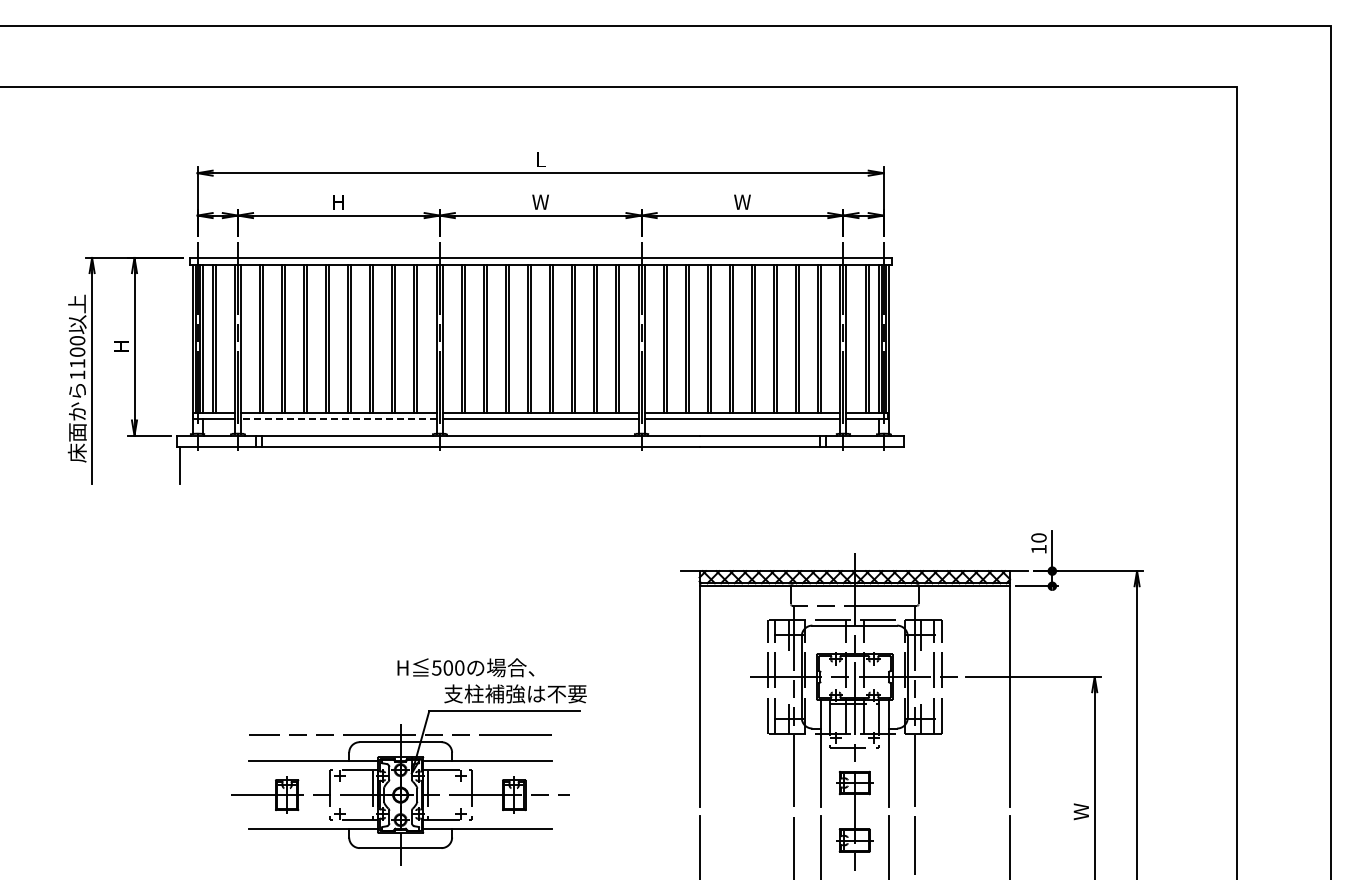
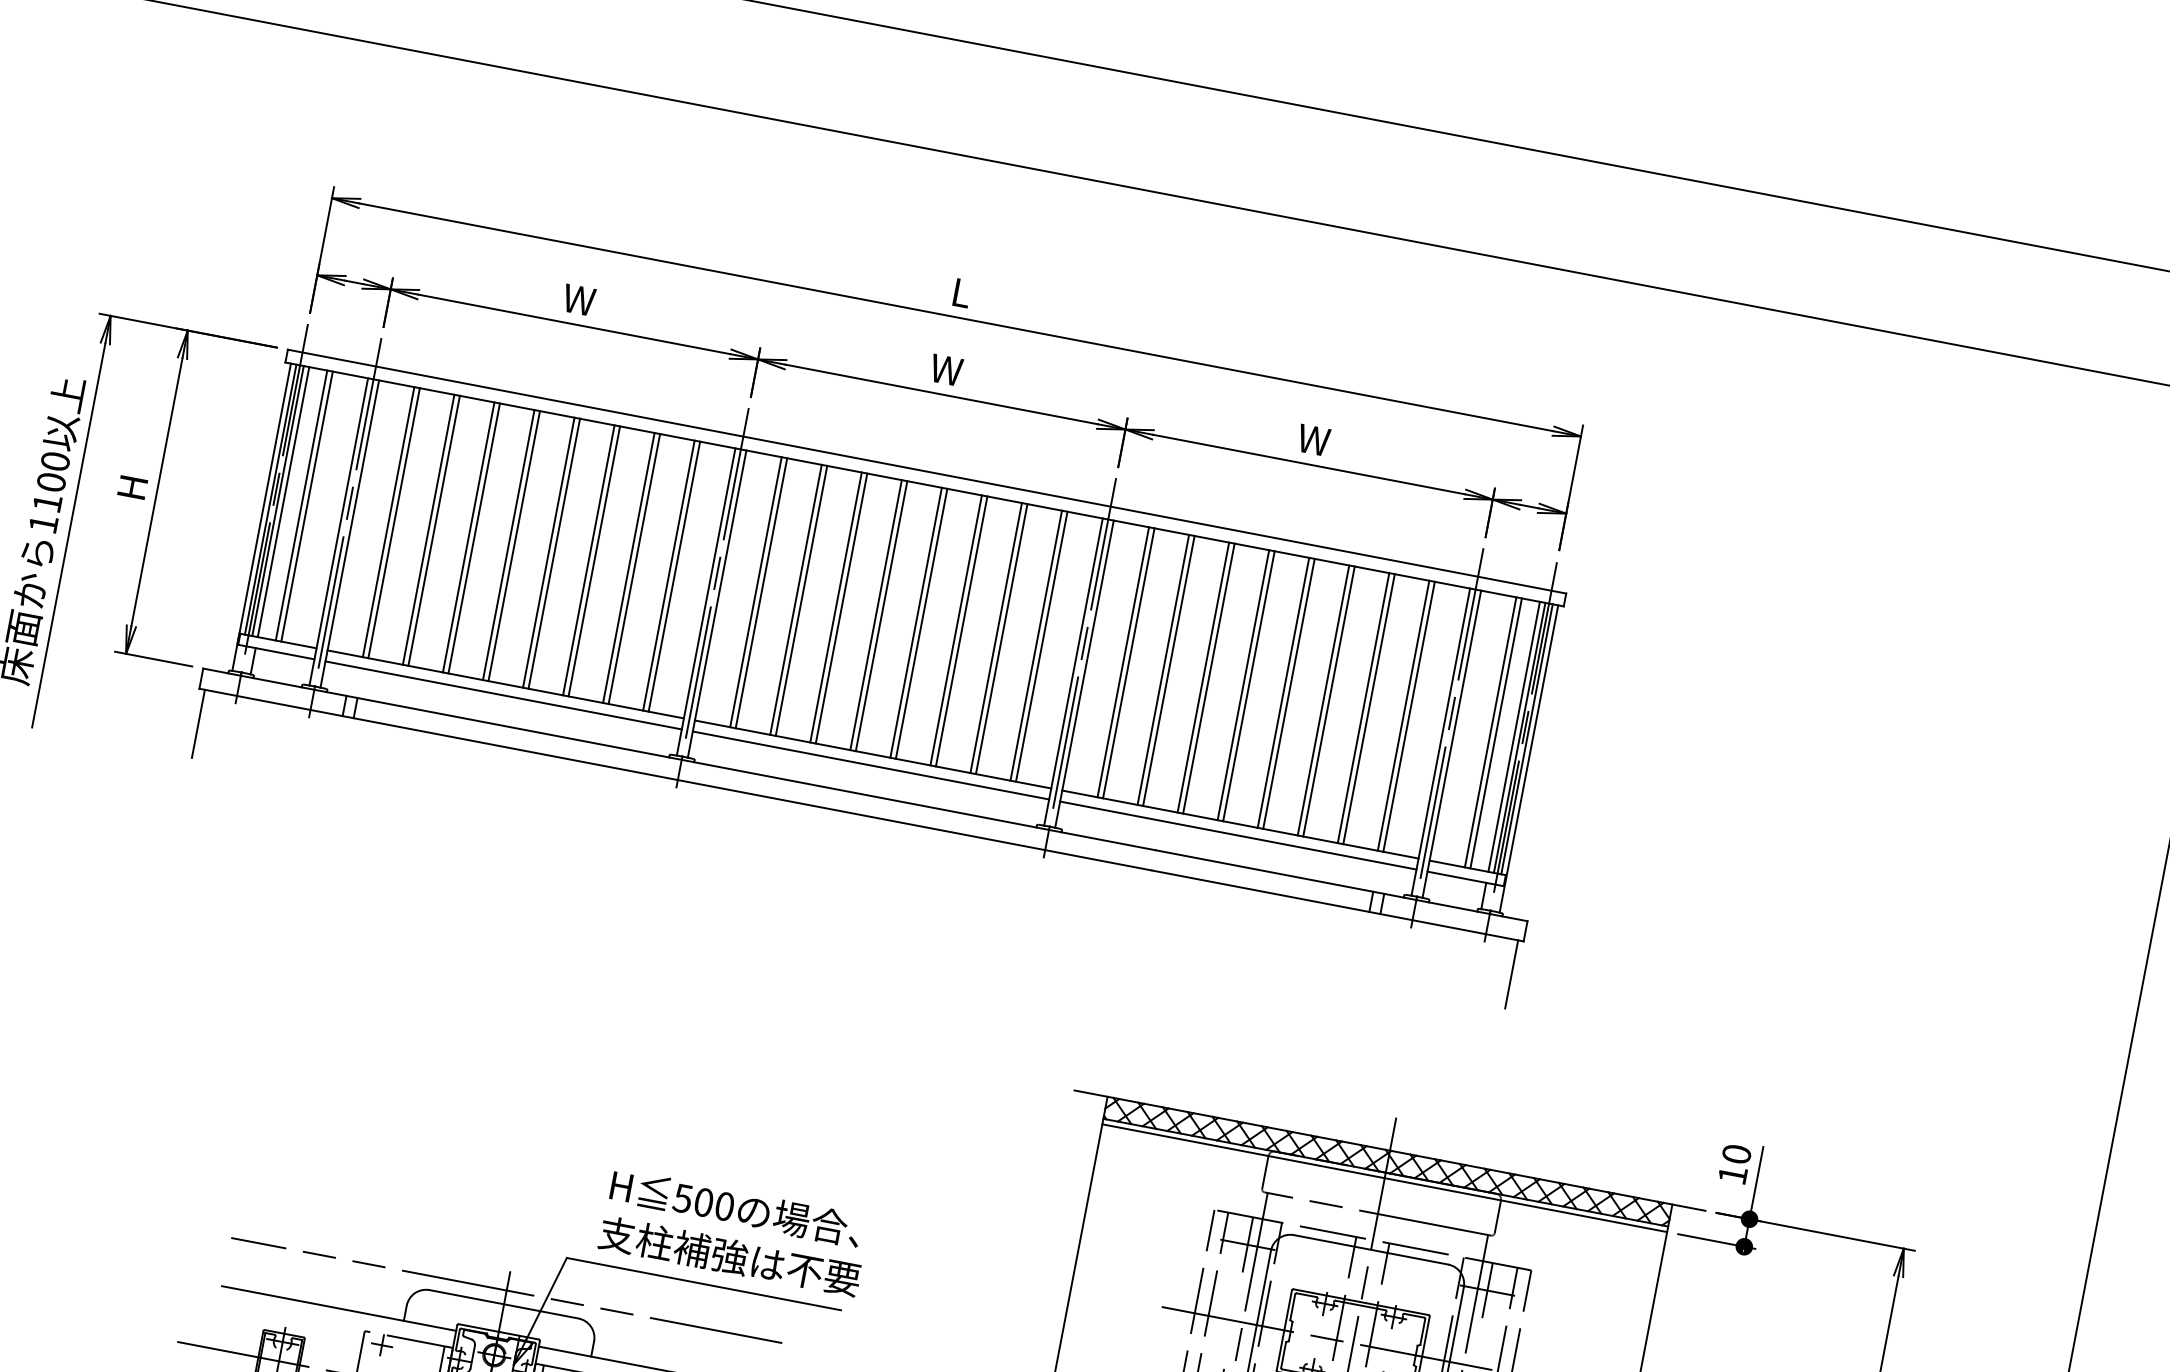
text: (338, 201) -> (578, 298), H -> W
line: (338, 419) -> (502, 695), dashed -> solid
line: (901, 465) -> (1511, 974), added
text: (465, 667) -> (735, 1207), moved

